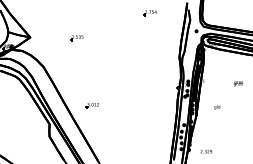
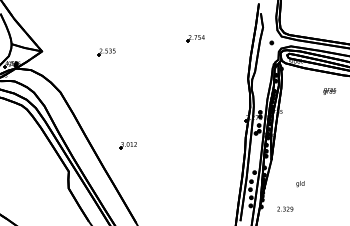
part: (150, 12) -> (195, 38), moved
text: (238, 83) -> (329, 91), moved
text: (217, 107) -> (300, 184), moved

